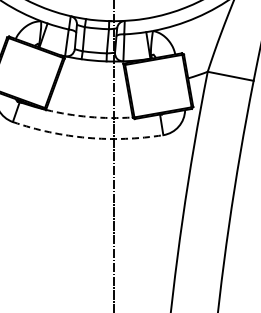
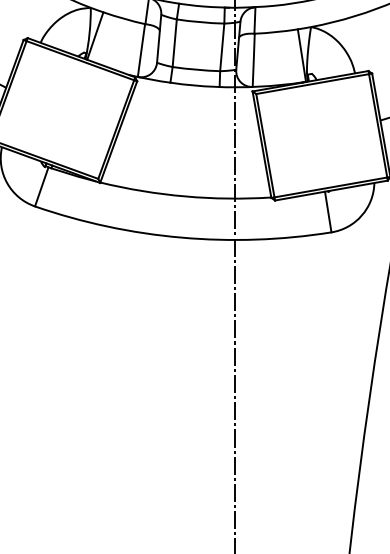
arc: (89, 116) -> (185, 195), dashed -> solid
arc: (87, 137) -> (182, 236), dashed -> solid

